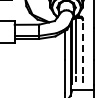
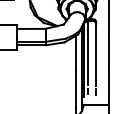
line: (82, 47) -> (95, 55), dashed -> solid

